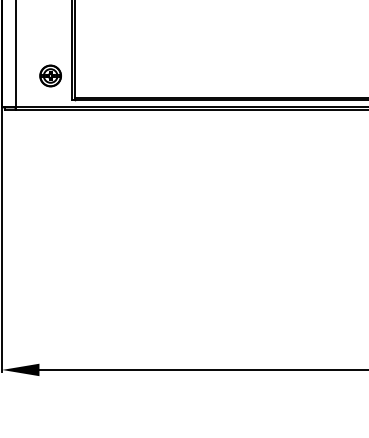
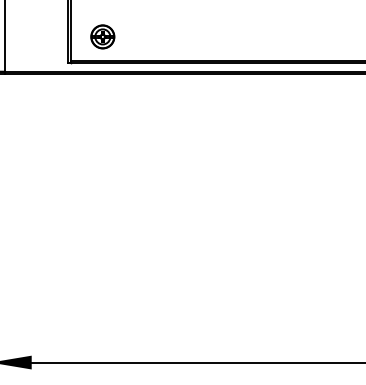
part: (50, 75) -> (102, 36), moved

